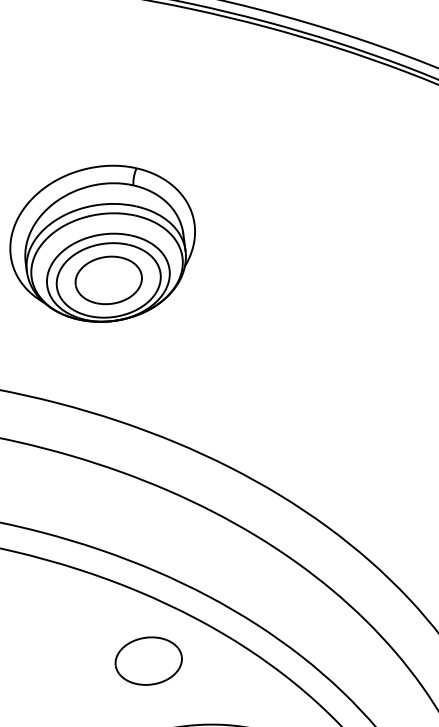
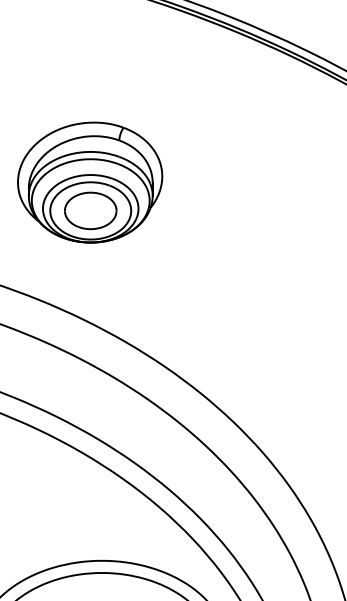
part: (148, 661) -> (82, 507), removed

